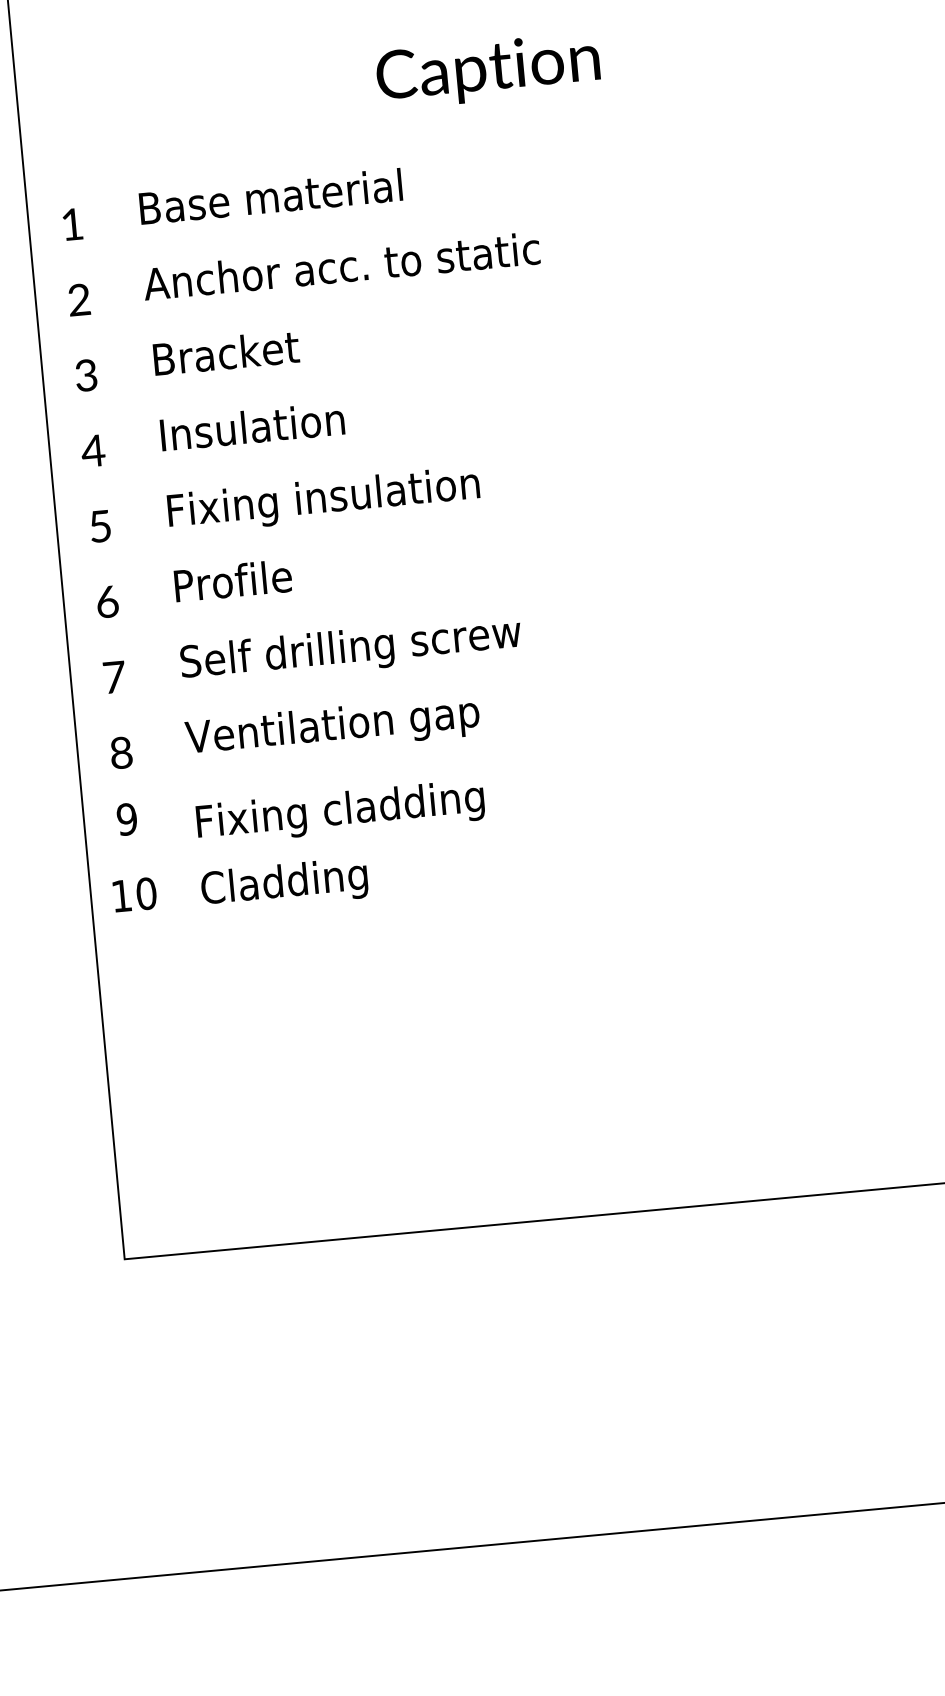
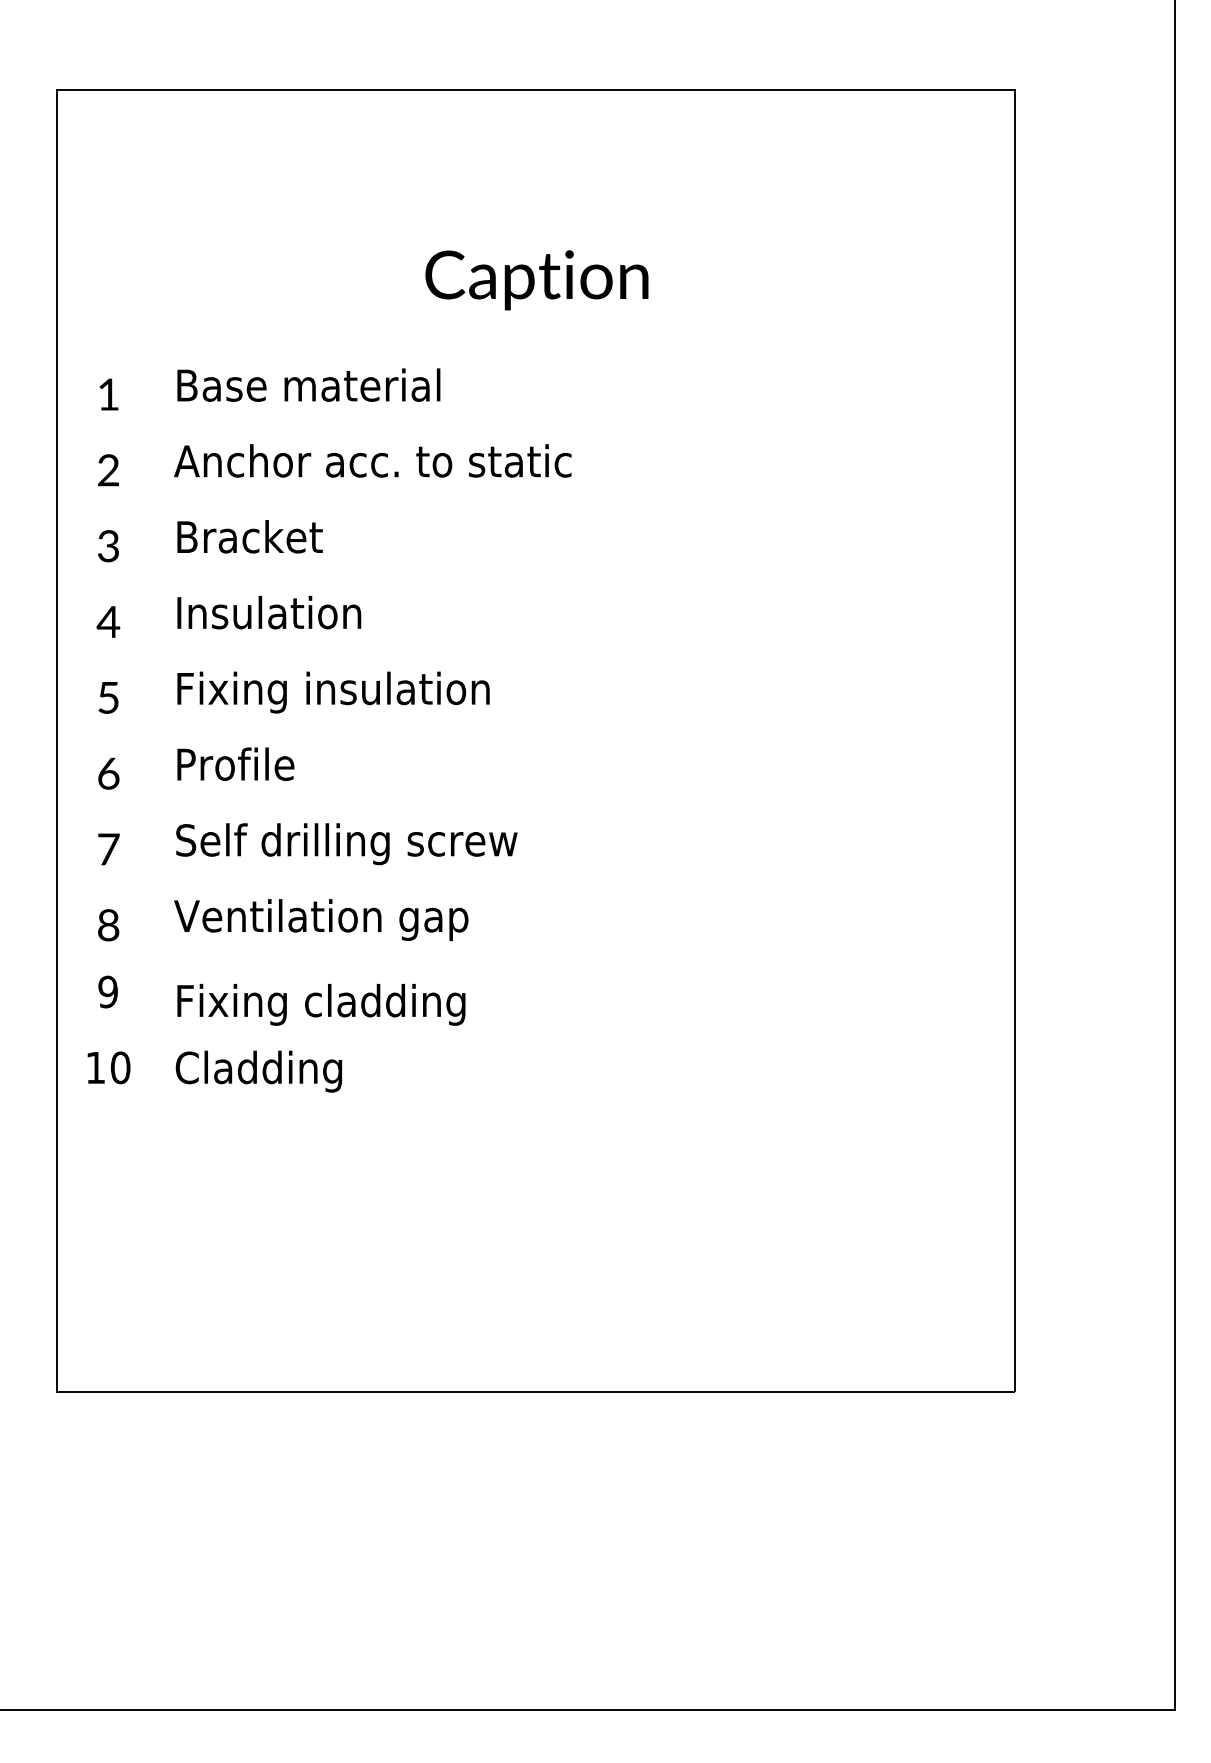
text: (355, 476) -> (367, 671), moved

